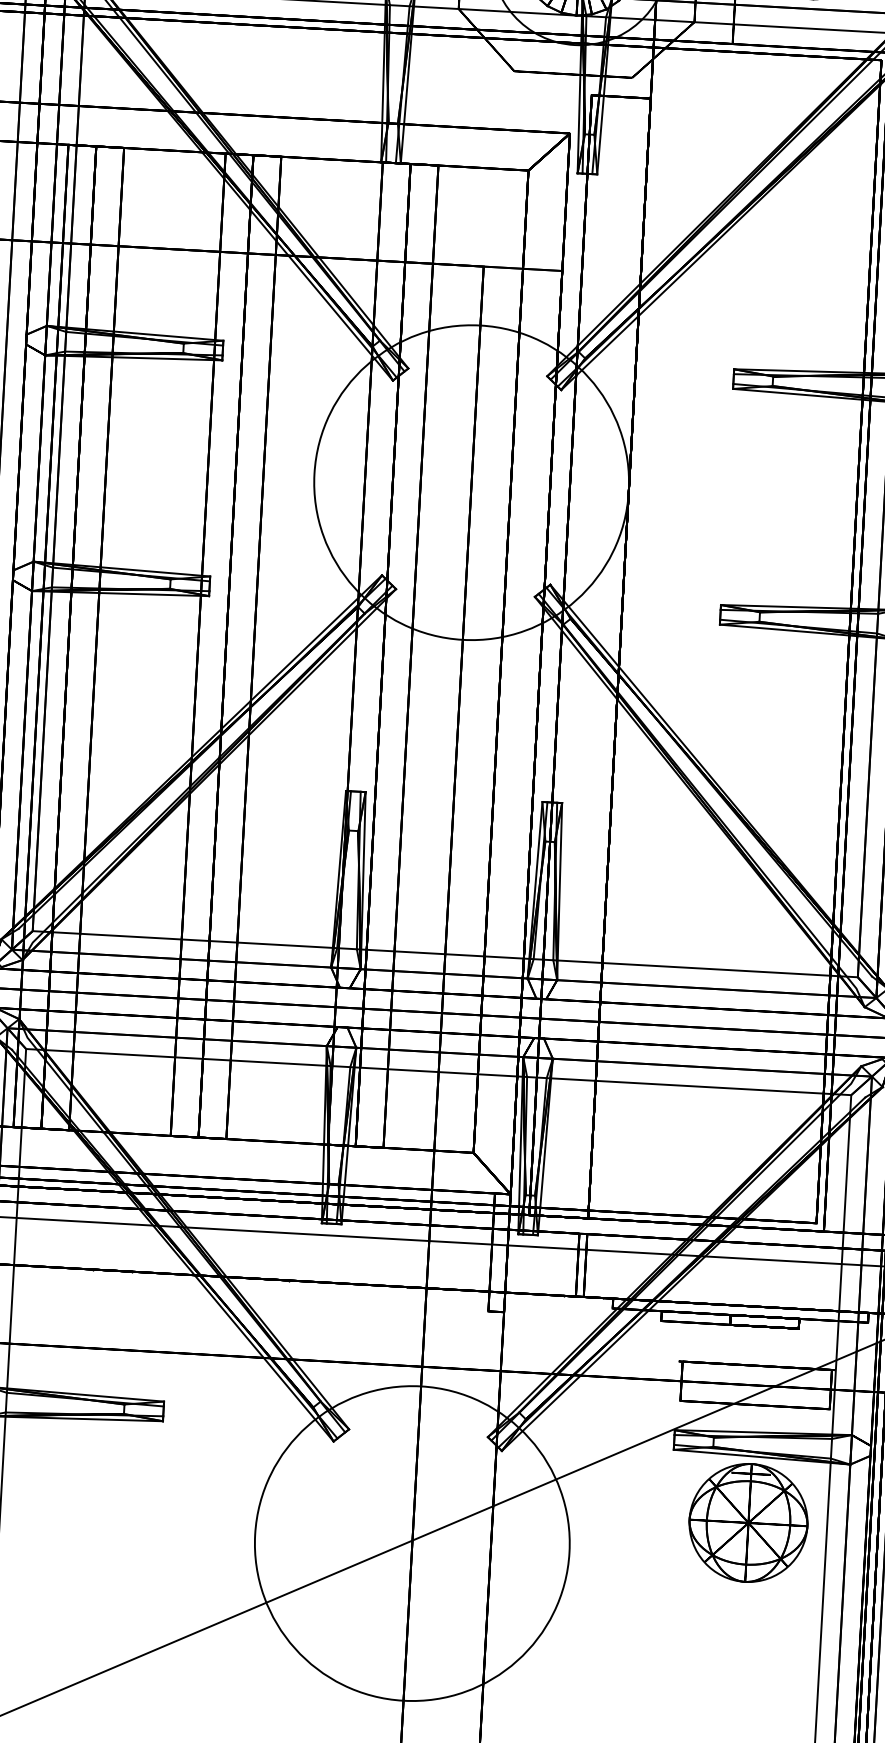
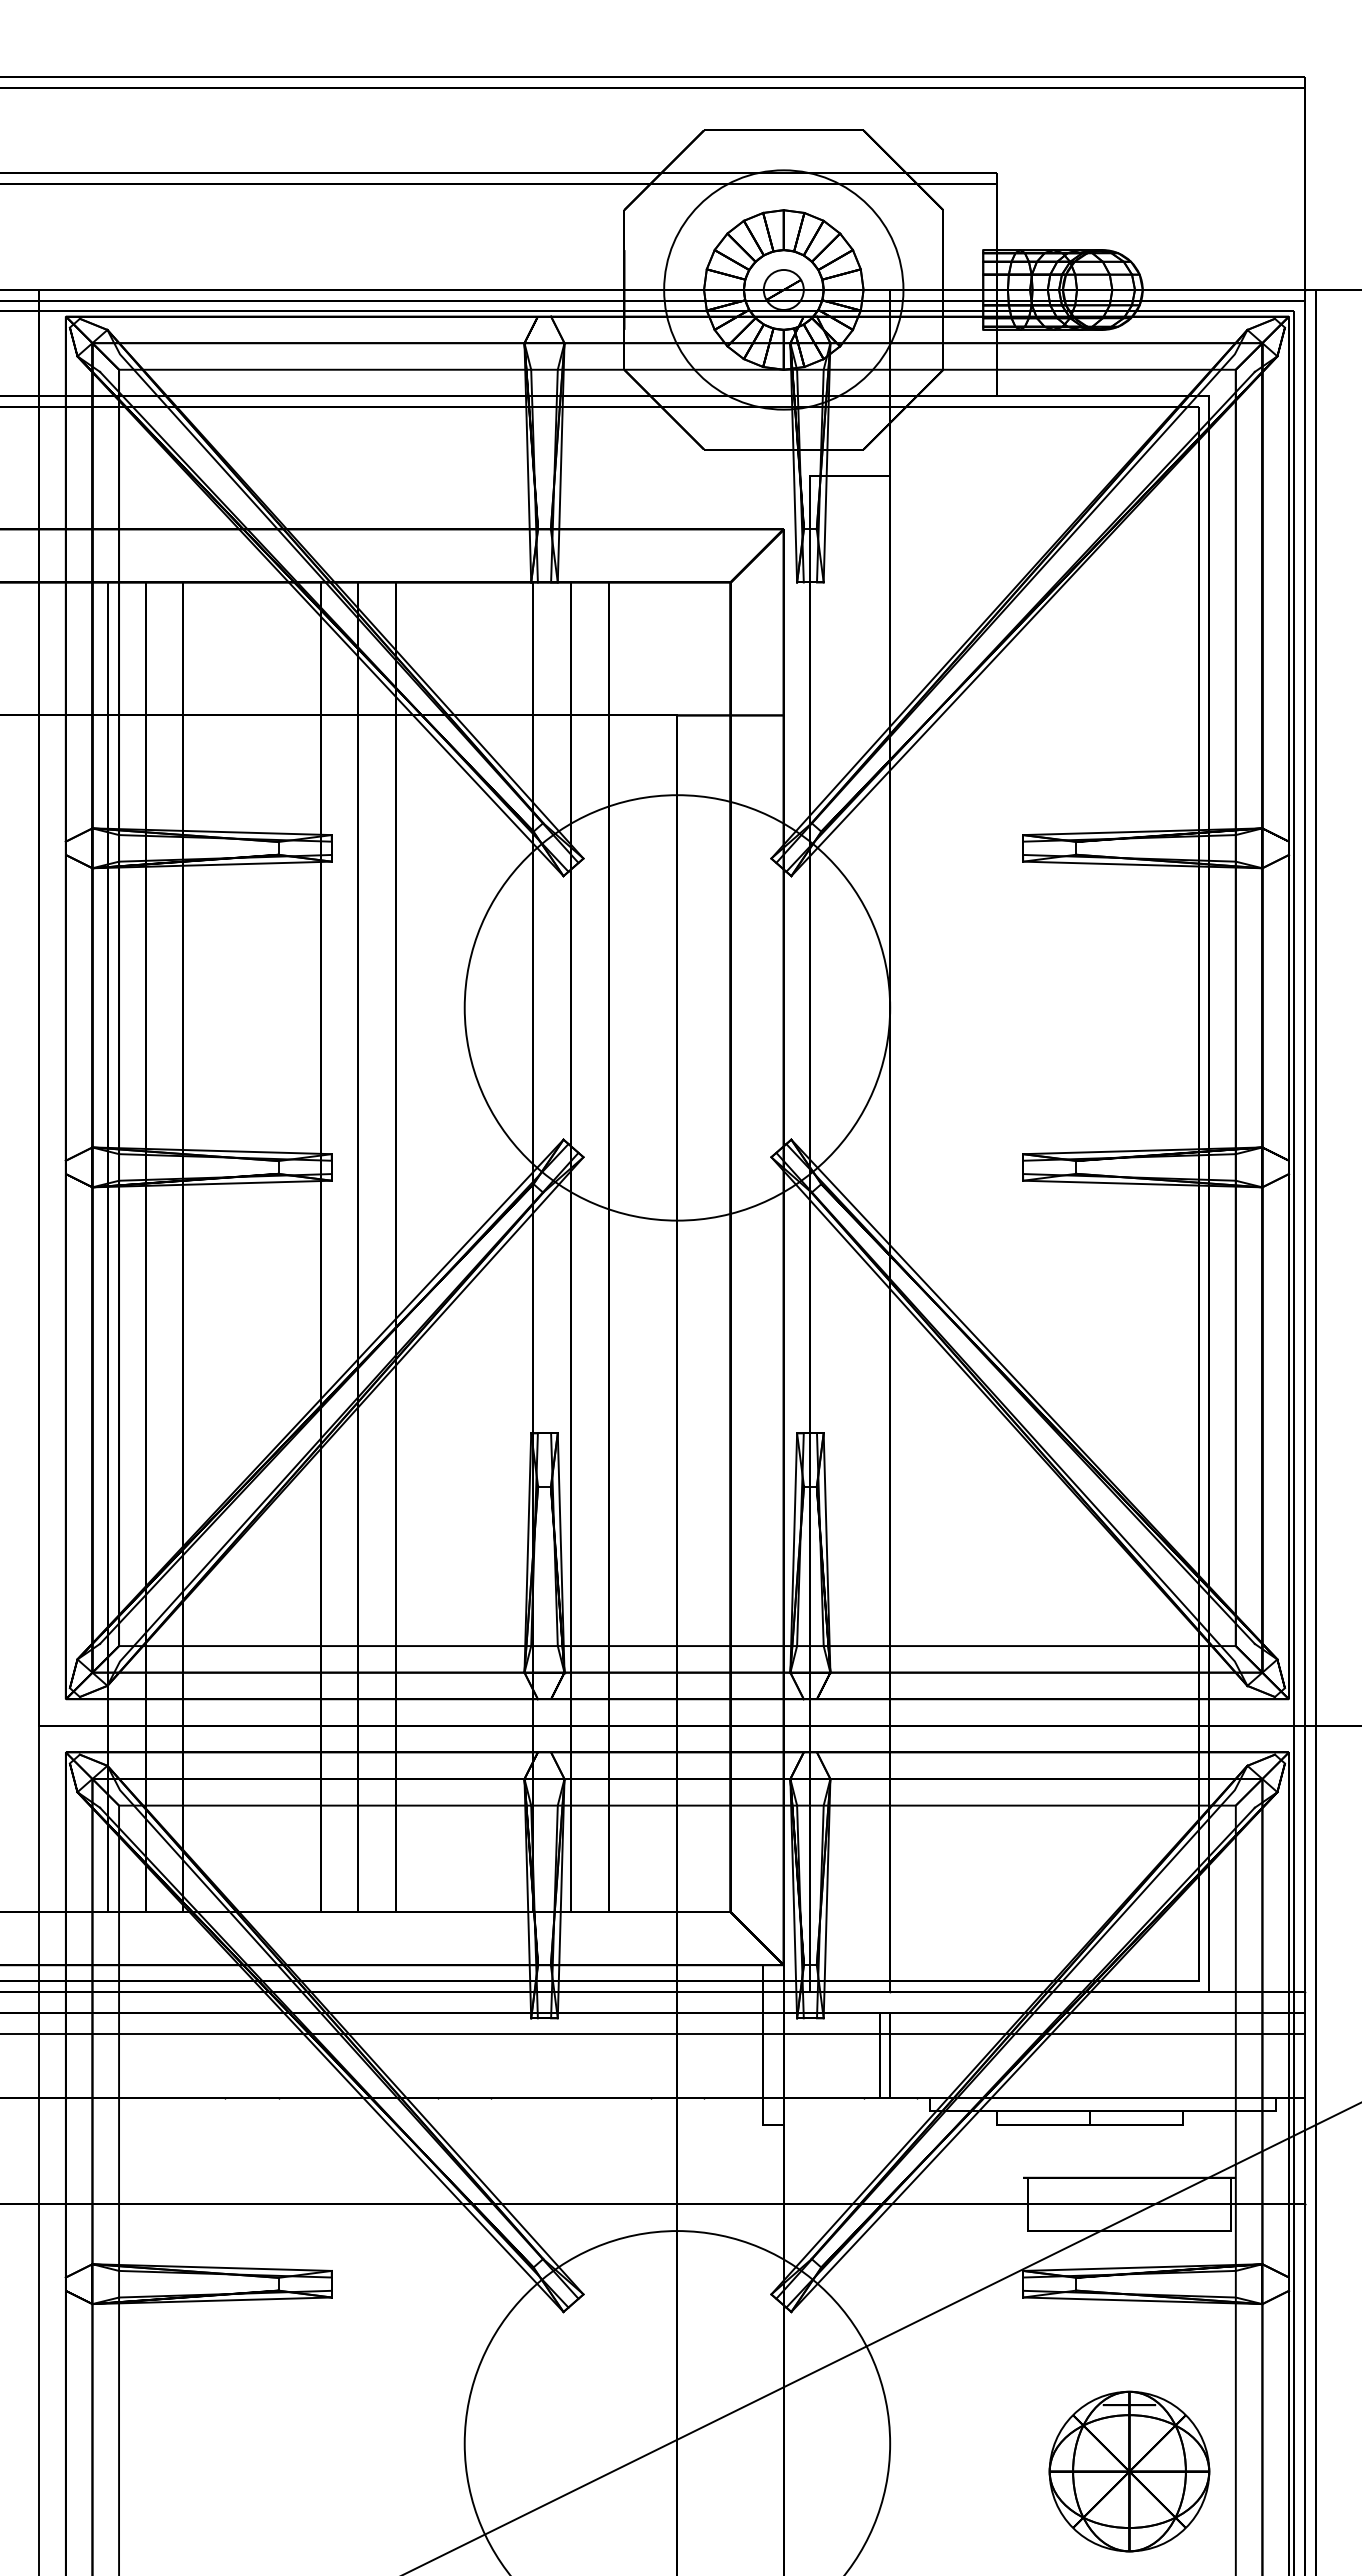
part: (748, 1522) -> (1129, 2471), moved

